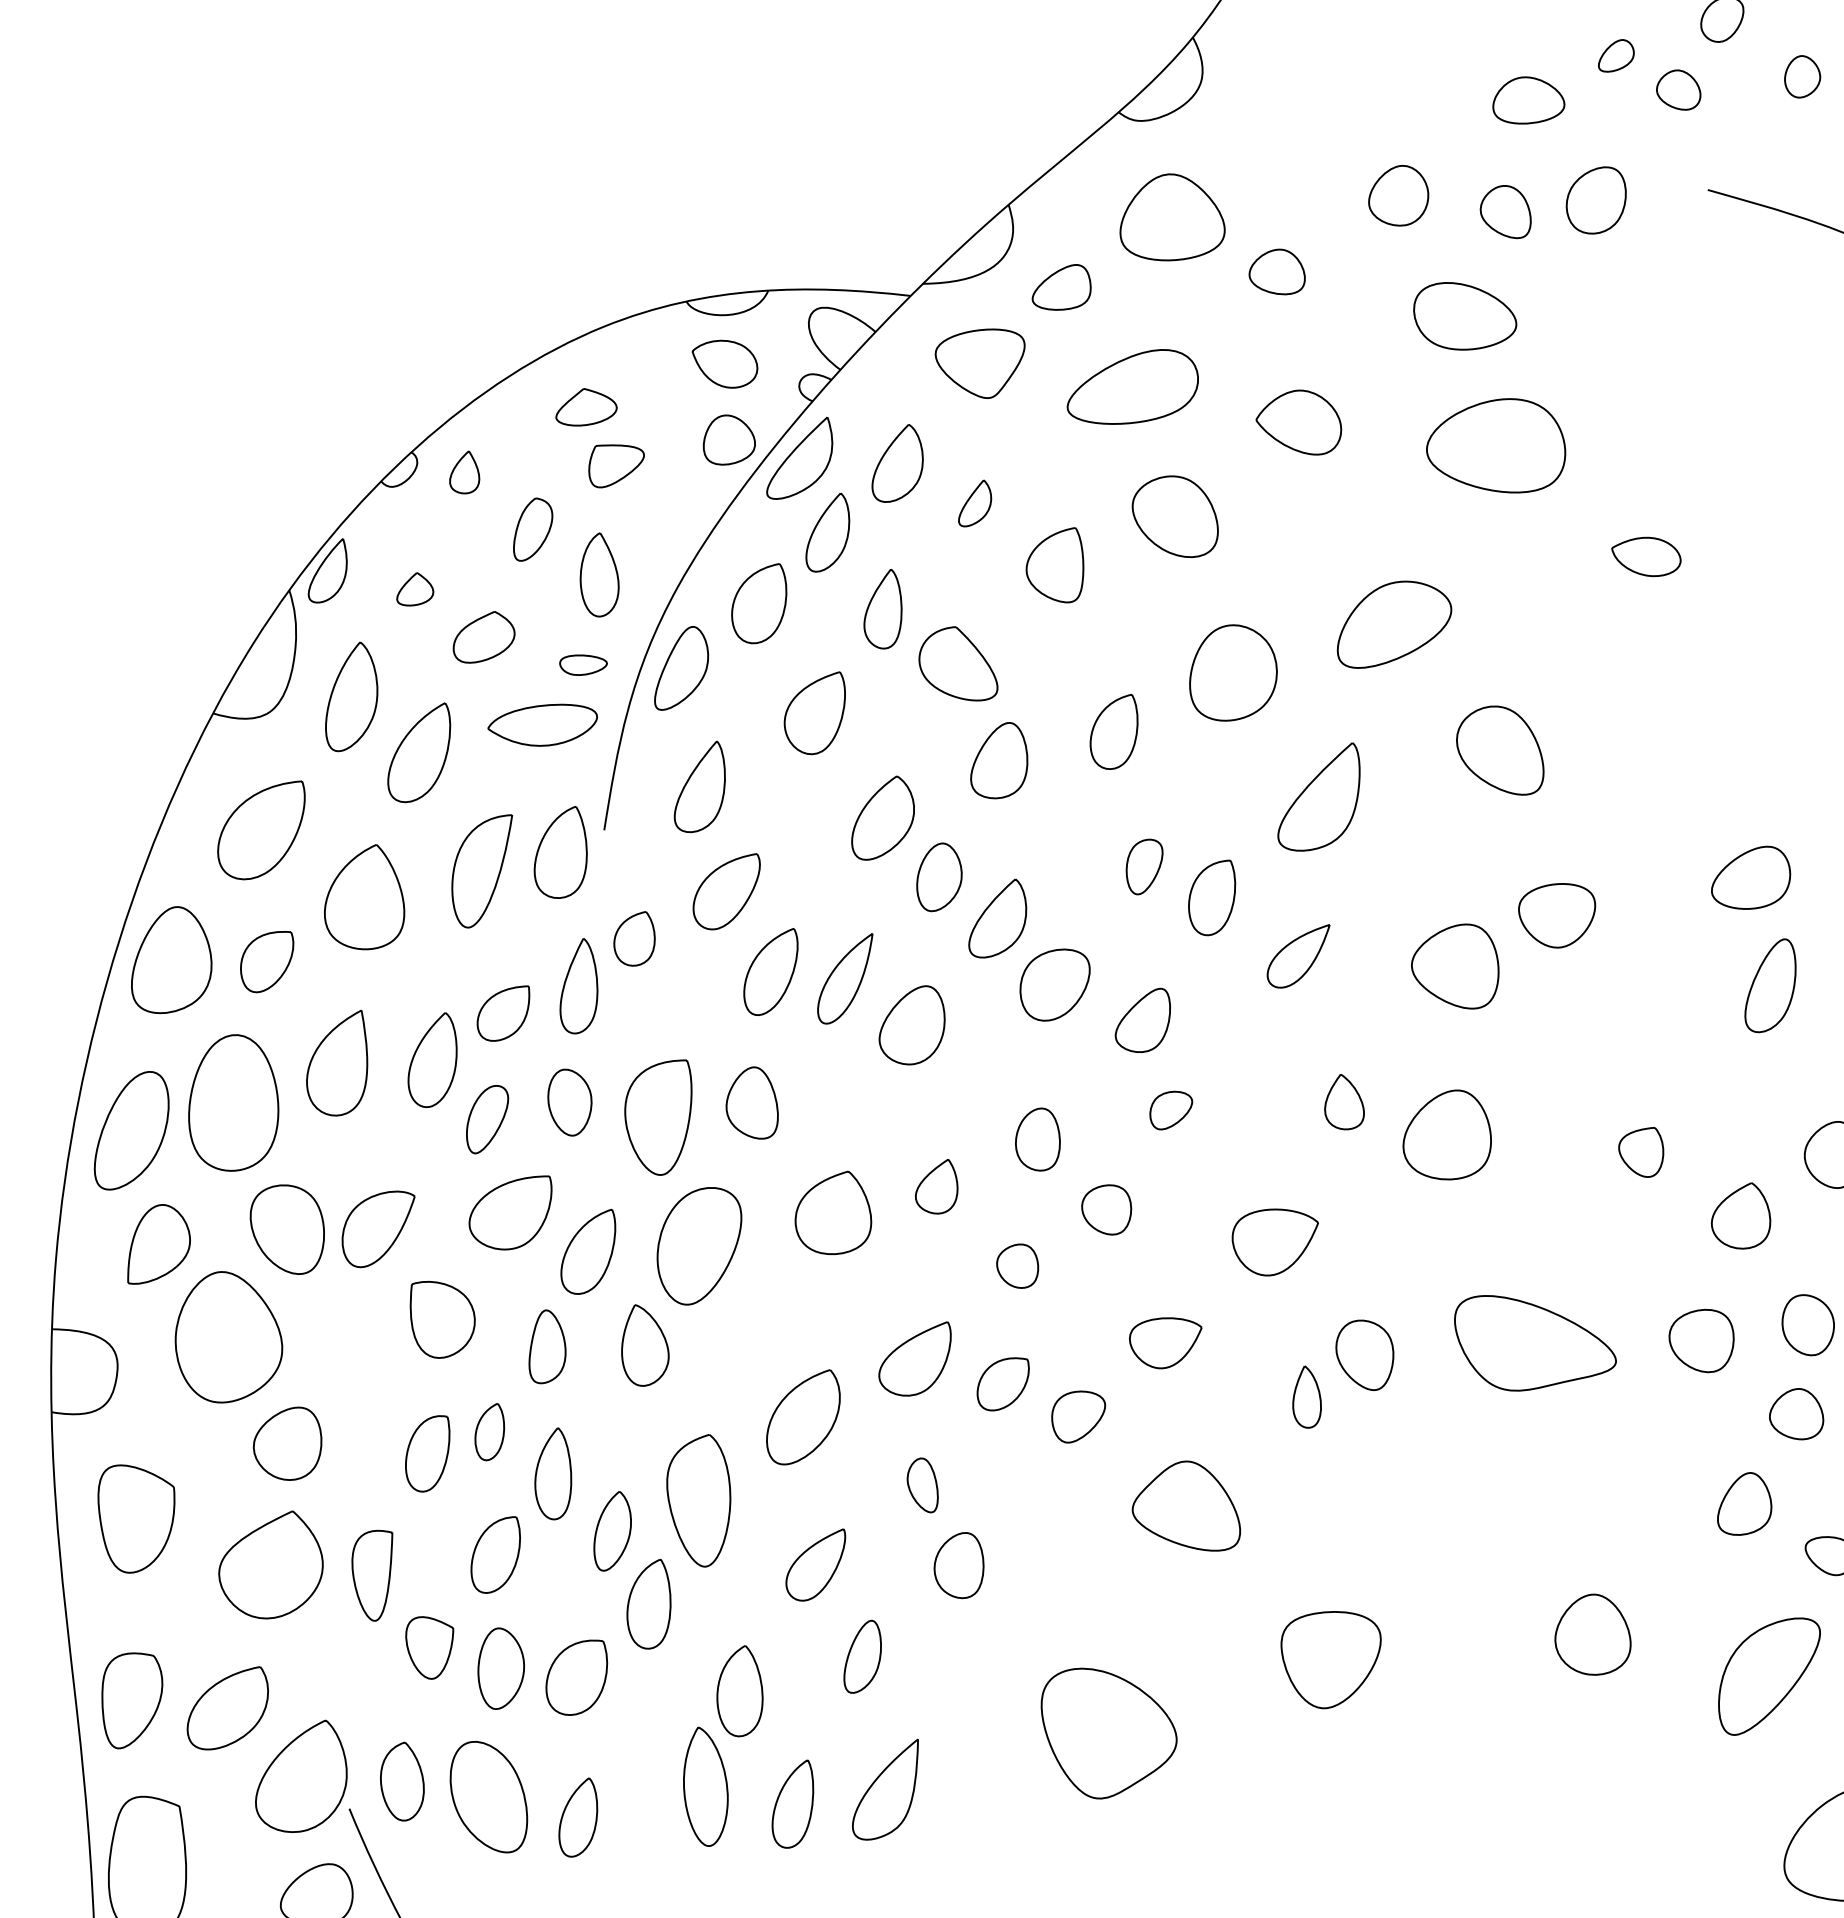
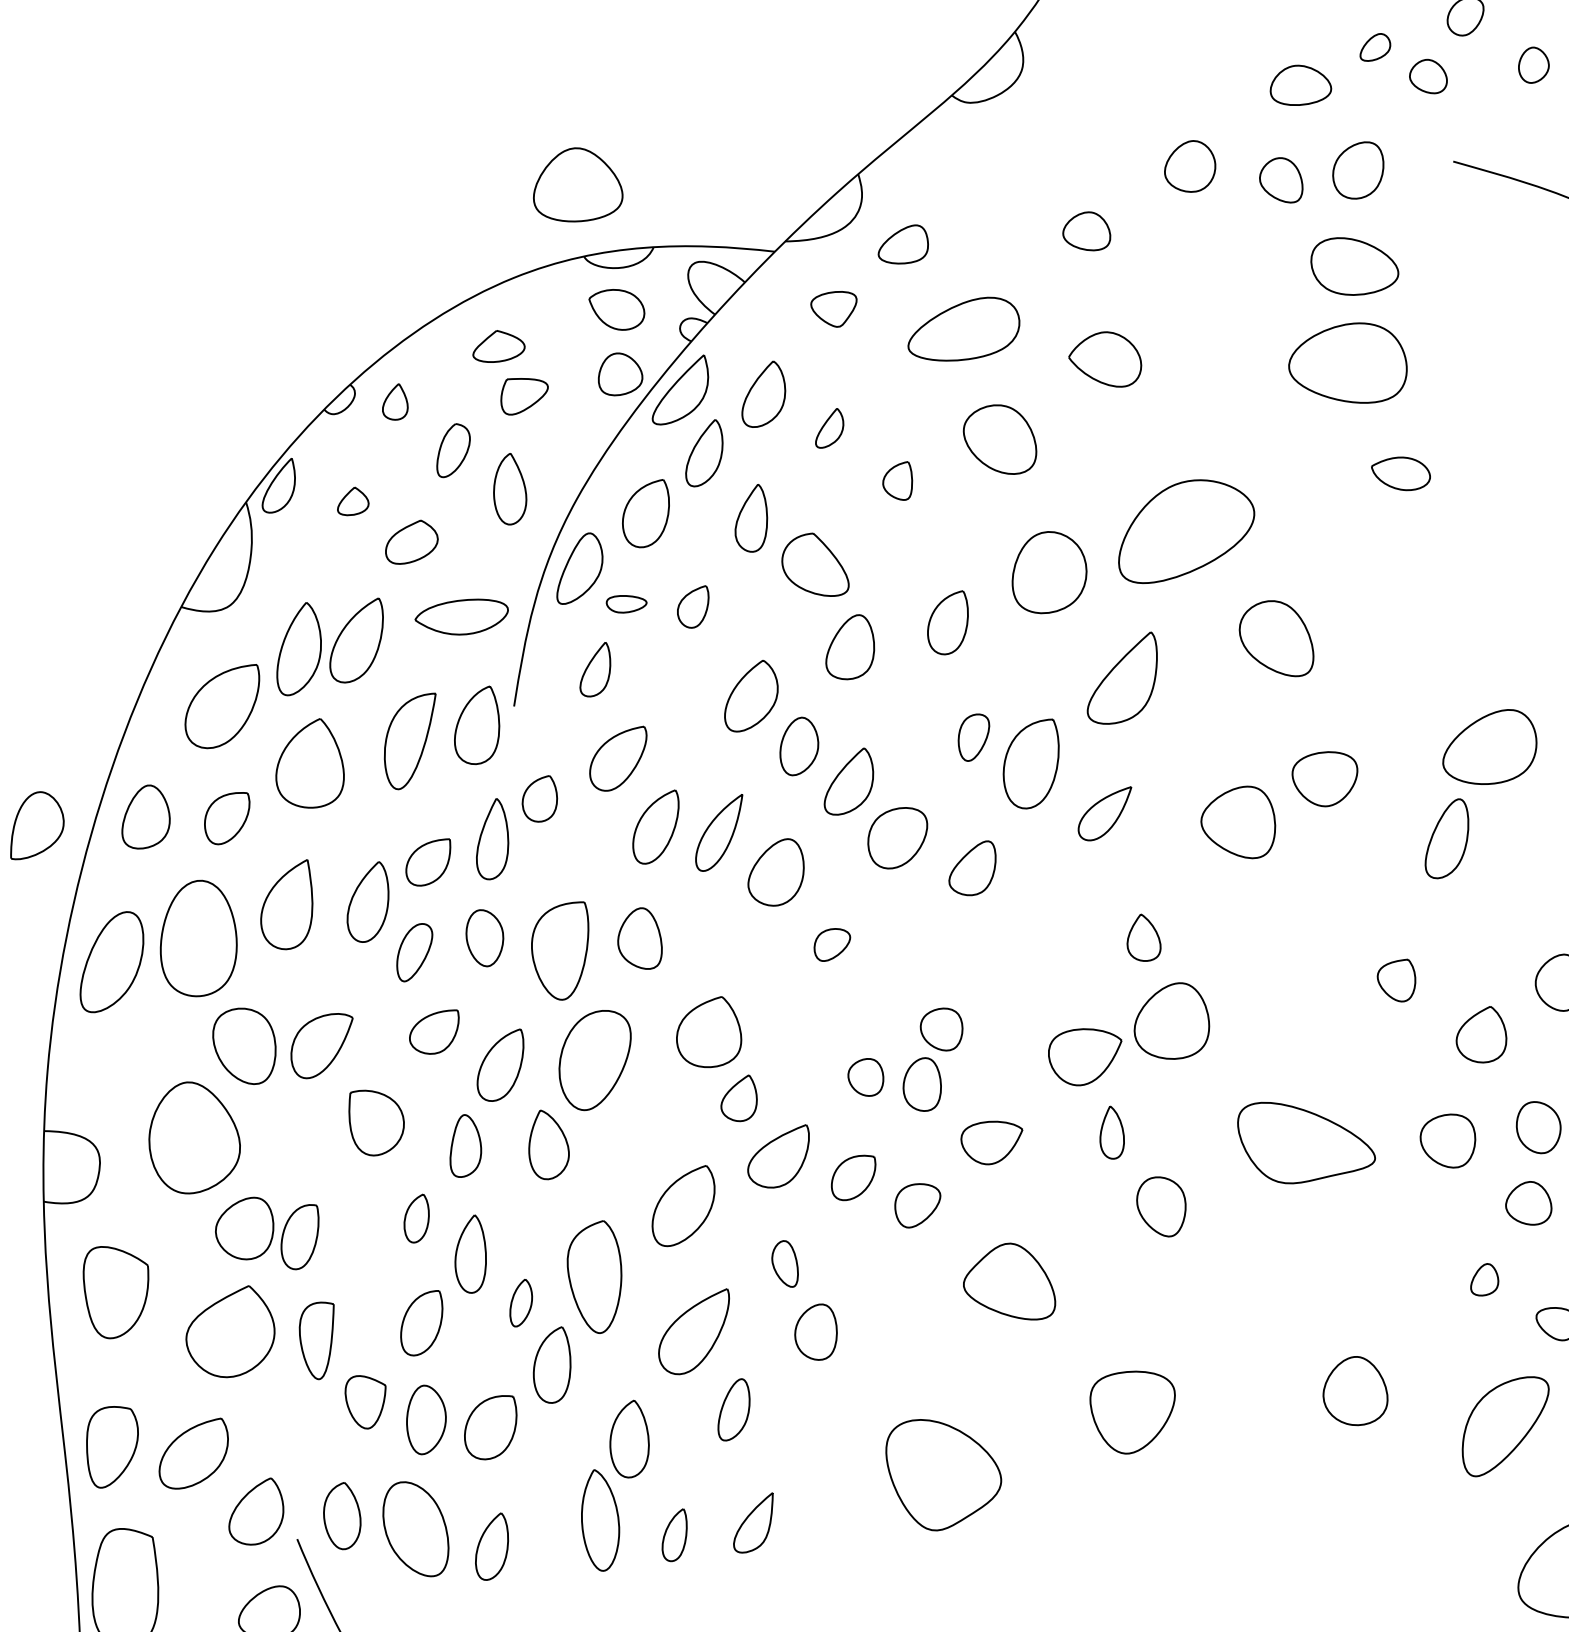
part: (1172, 217) -> (578, 184), moved
part: (1465, 316) -> (1355, 266), moved
part: (979, 363) -> (833, 309), size x0.6
part: (1496, 445) -> (1348, 362), moved
part: (1054, 565) -> (897, 481), size x0.6
part: (1394, 624) -> (1186, 531), size x1.4
part: (583, 664) -> (626, 603), moved
part: (351, 696) -> (299, 648), moved
part: (814, 713) -> (693, 607), size x0.6
part: (699, 786) -> (595, 669), size x0.7
part: (1751, 877) -> (1490, 746), size x1.4
part: (1212, 897) -> (1031, 763), size x1.4
part: (171, 960) -> (145, 817), size x0.7
part: (1770, 985) -> (1447, 838), moved
part: (1171, 1110) -> (832, 944), moved
part: (1446, 1134) -> (1171, 1020), moved
part: (1037, 1139) -> (921, 1084), moved
part: (936, 1186) -> (738, 1098), moved
part: (510, 1212) -> (434, 1031), size x0.7
part: (158, 1244) -> (36, 825), moved
part: (1364, 1354) -> (1161, 1206), moved
part: (1306, 1396) -> (1111, 1132), moved
part: (427, 1453) -> (299, 1236), moved
part: (1744, 1503) -> (1484, 1279), size x0.6
part: (612, 1531) -> (521, 1303), size x0.7
part: (815, 1564) -> (693, 1331), size x1.4
part: (301, 1775) -> (256, 1510), size x0.7
part: (885, 1789) -> (753, 1522), size x0.7
part: (792, 1803) -> (674, 1534), size x0.7

